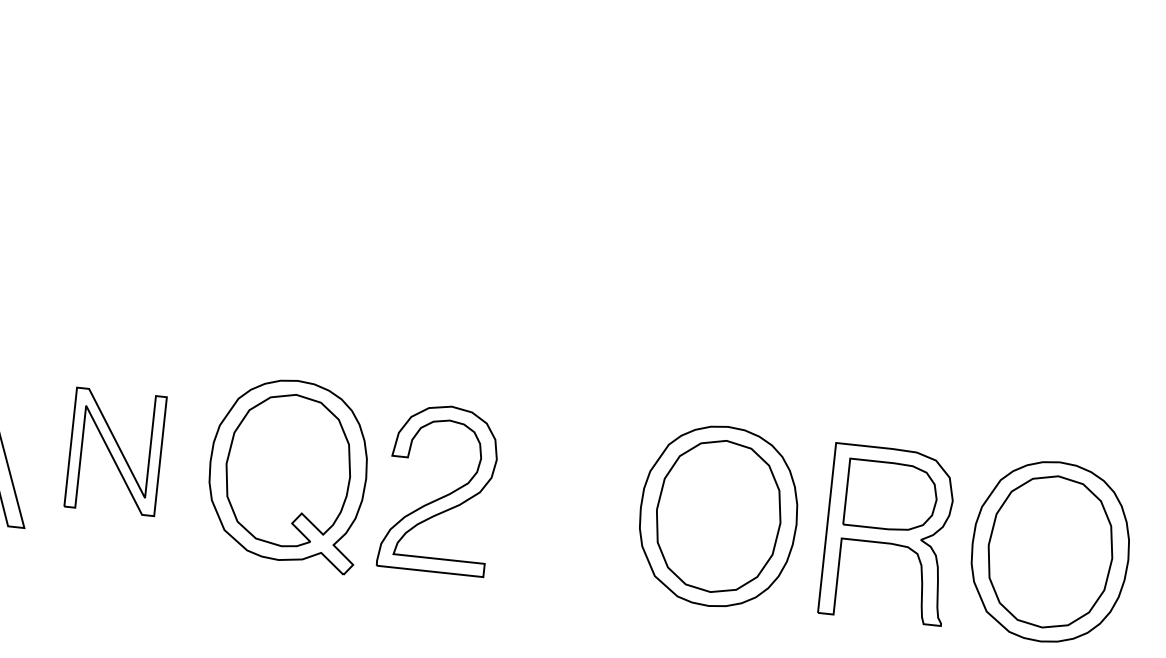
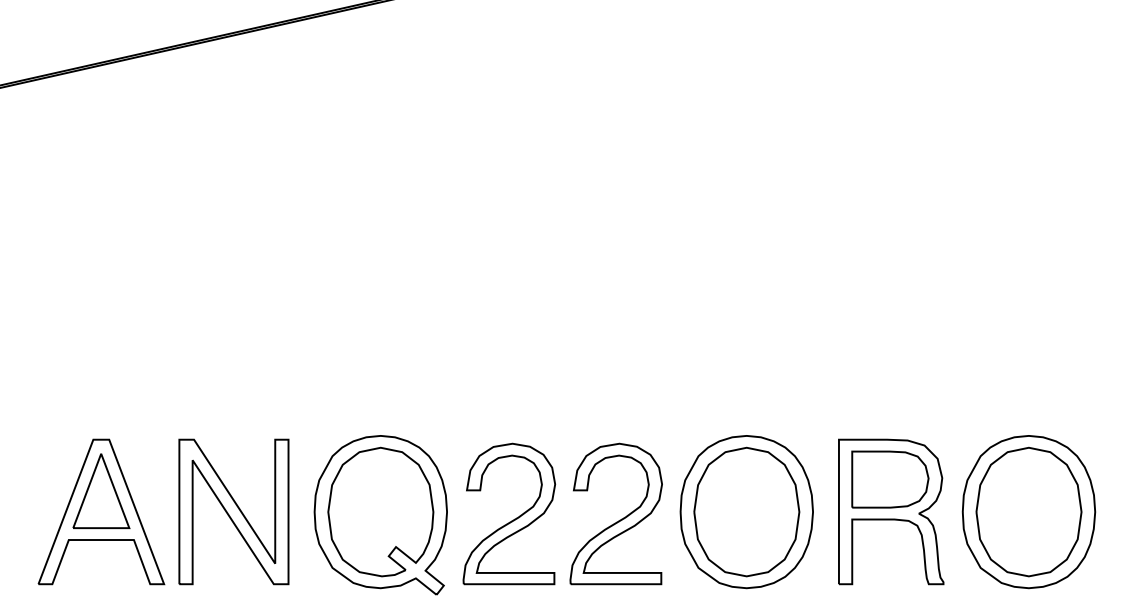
part: (115, 451) -> (233, 511), size x1.43
part: (566, 510) -> (618, 520), added

